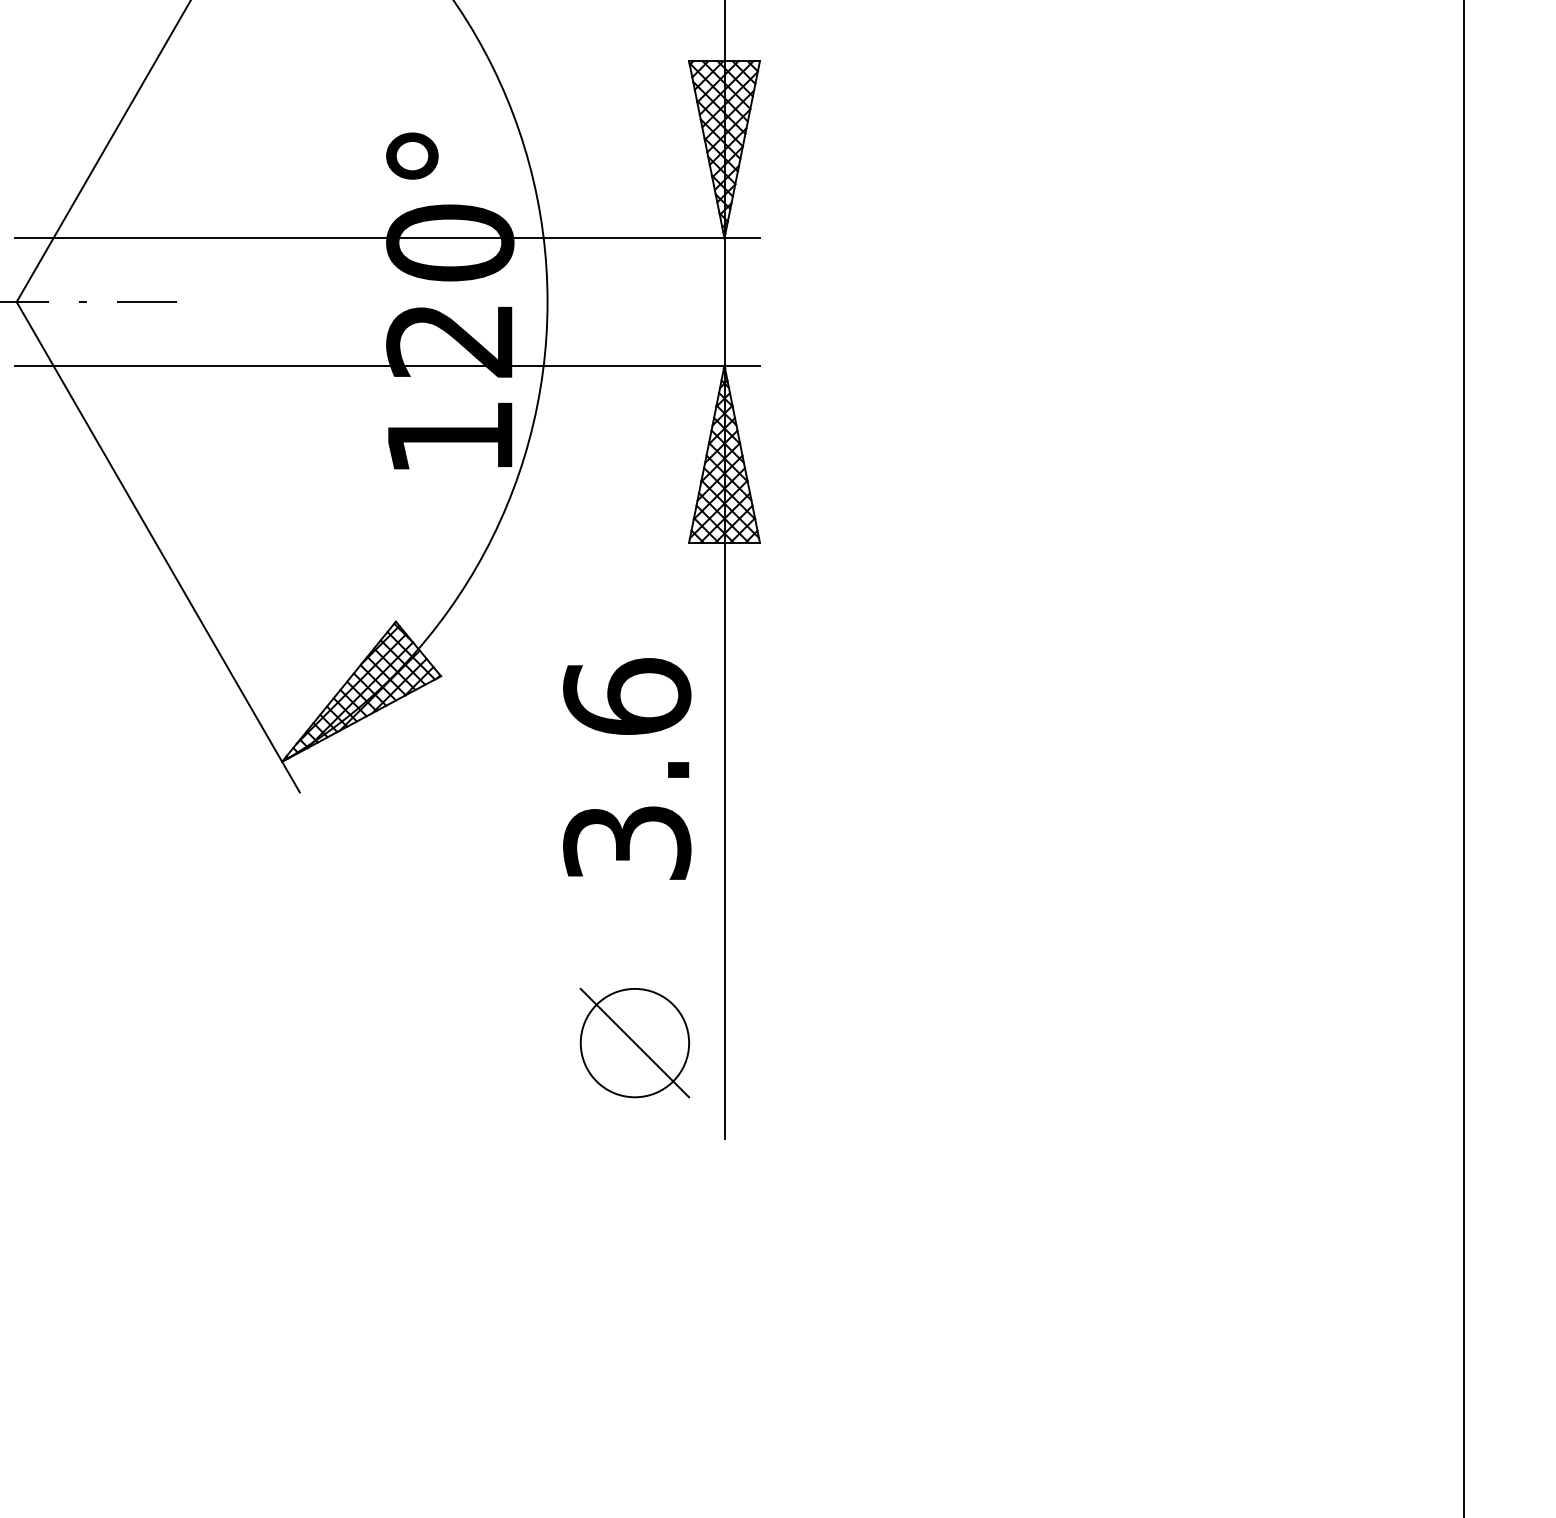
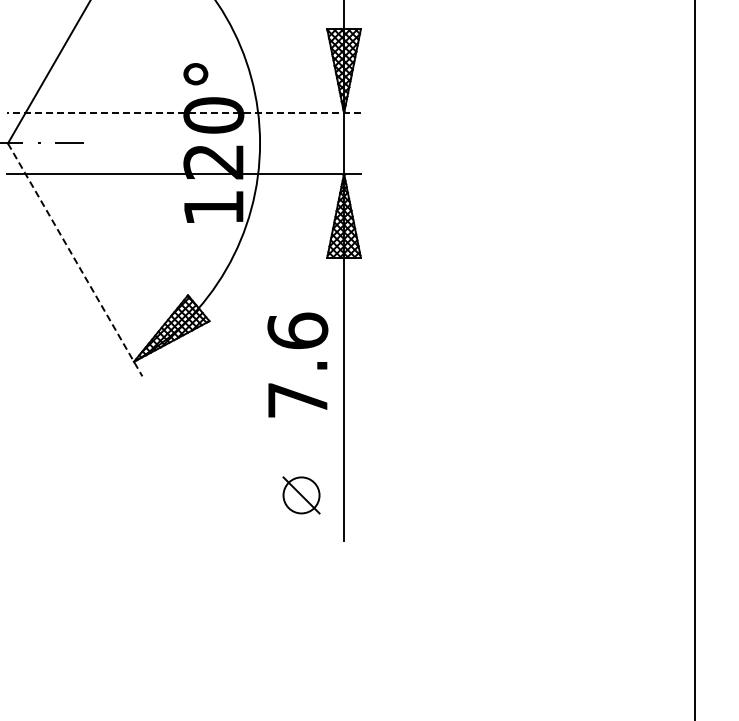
line: (388, 238) -> (184, 113), solid -> dashed
line: (158, 548) -> (75, 260), solid -> dashed
text: (626, 843) -> (297, 400), 3.6 -> 7.6
part: (634, 1043) -> (301, 495), size x0.7

